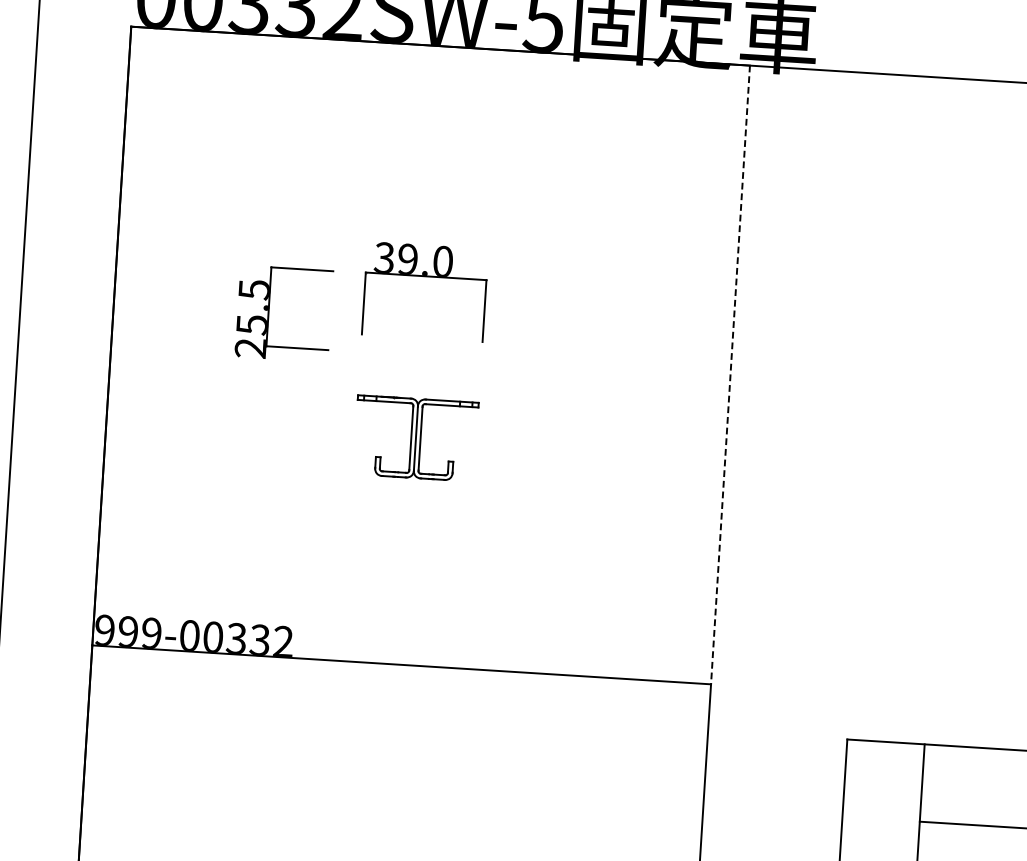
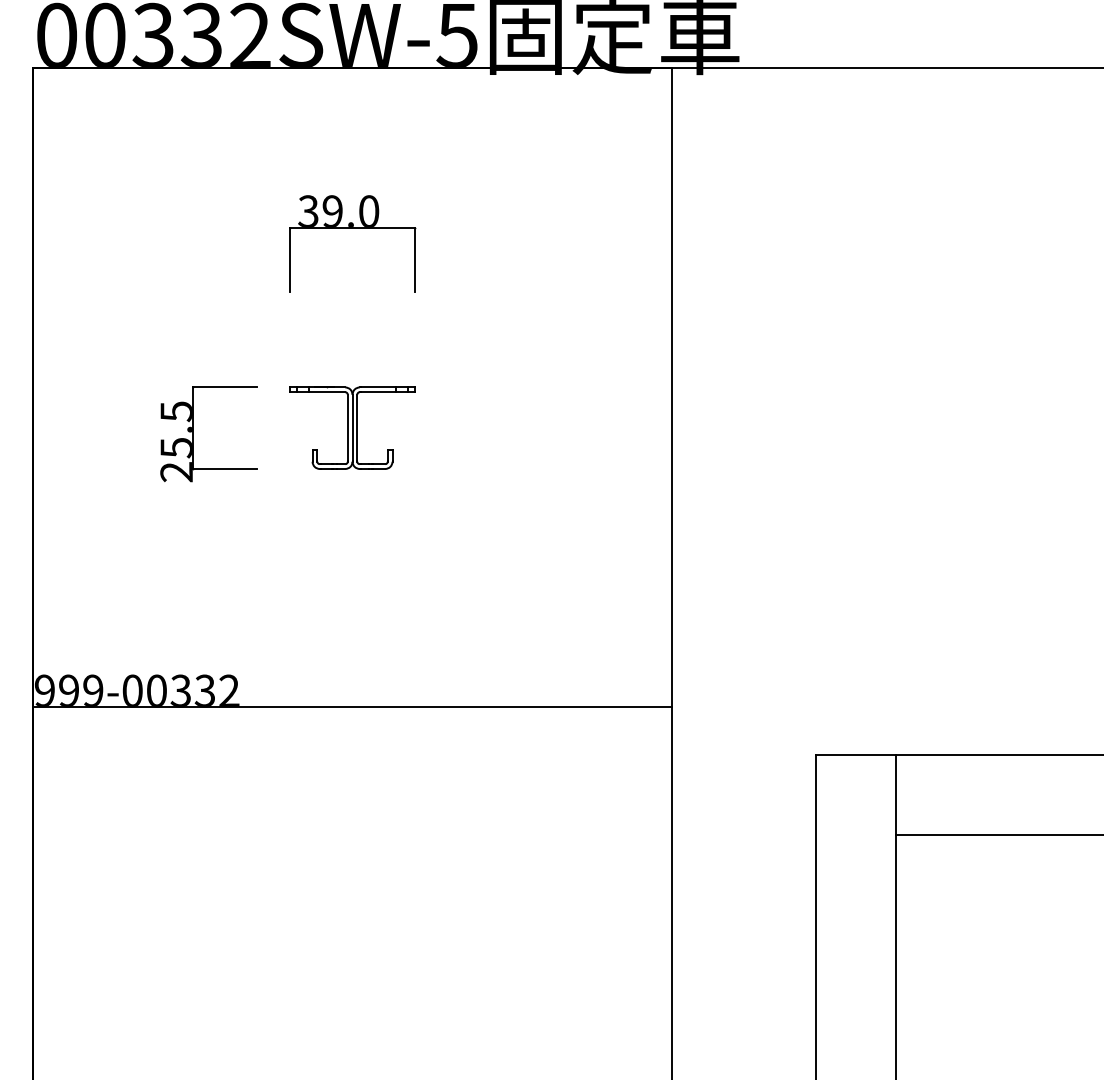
part: (426, 277) -> (352, 228), moved
part: (269, 312) -> (193, 434), moved
line: (730, 375) -> (672, 387), dashed -> solid
part: (415, 437) -> (352, 427), moved

